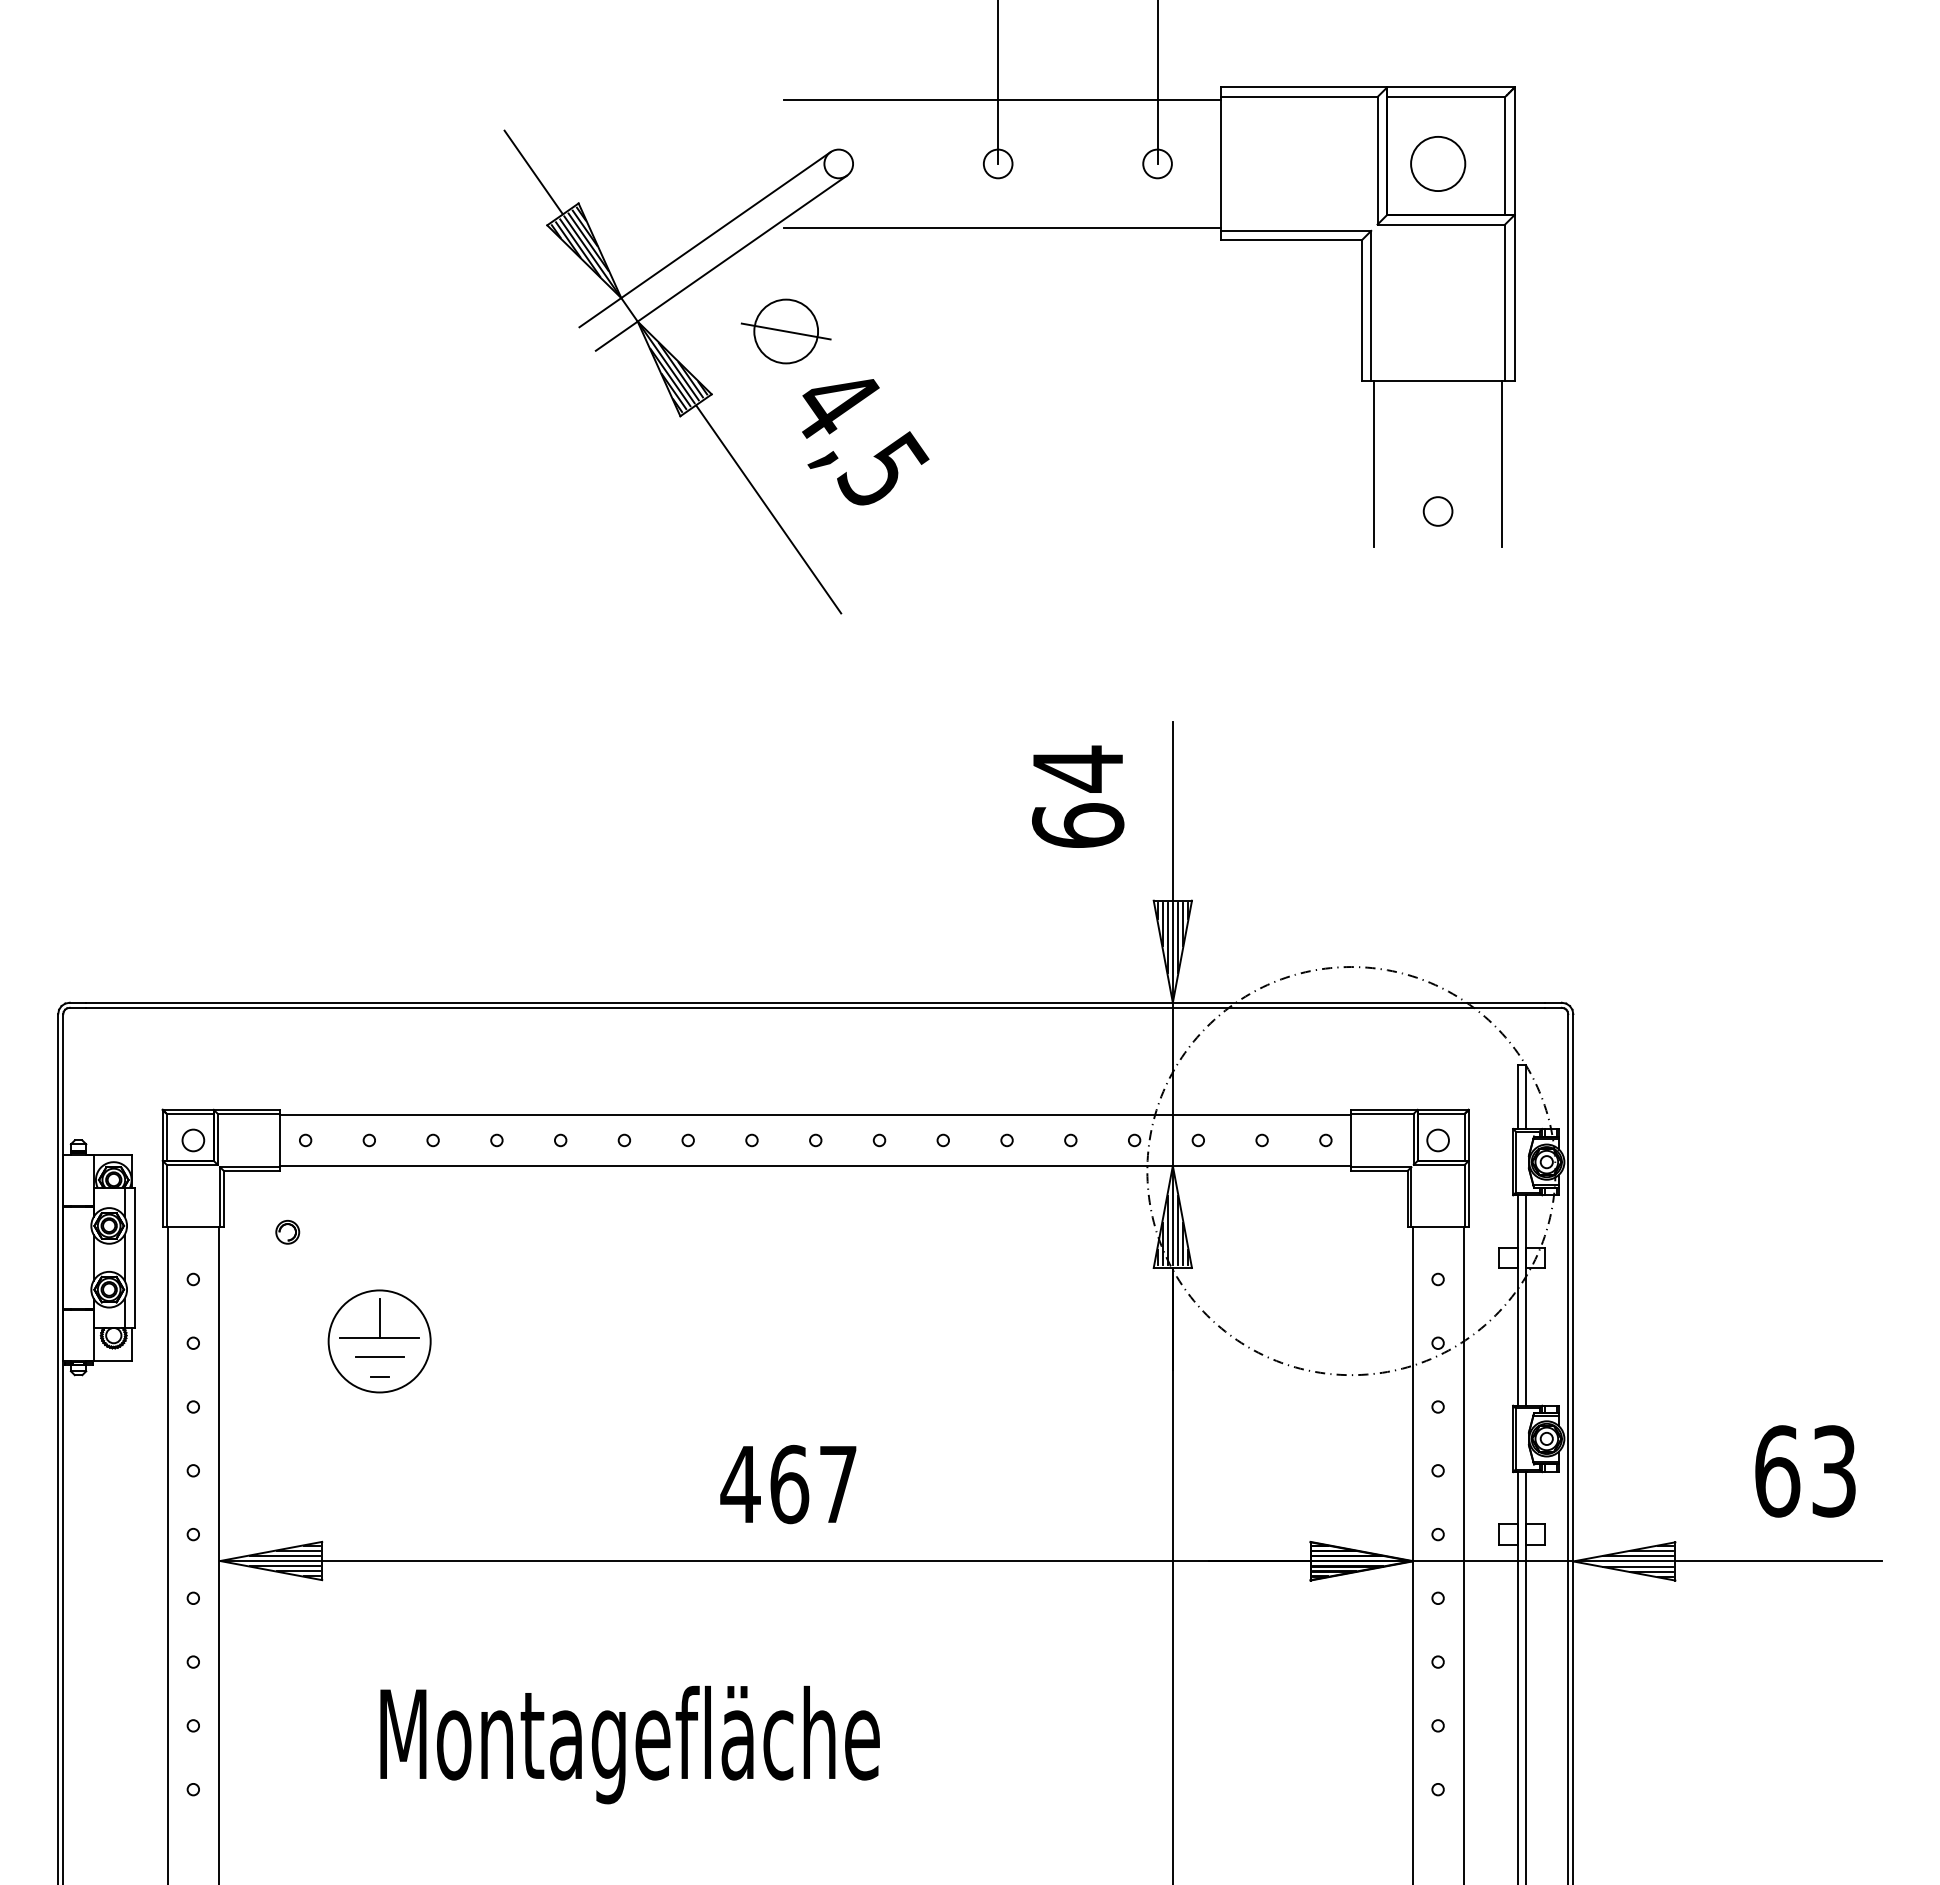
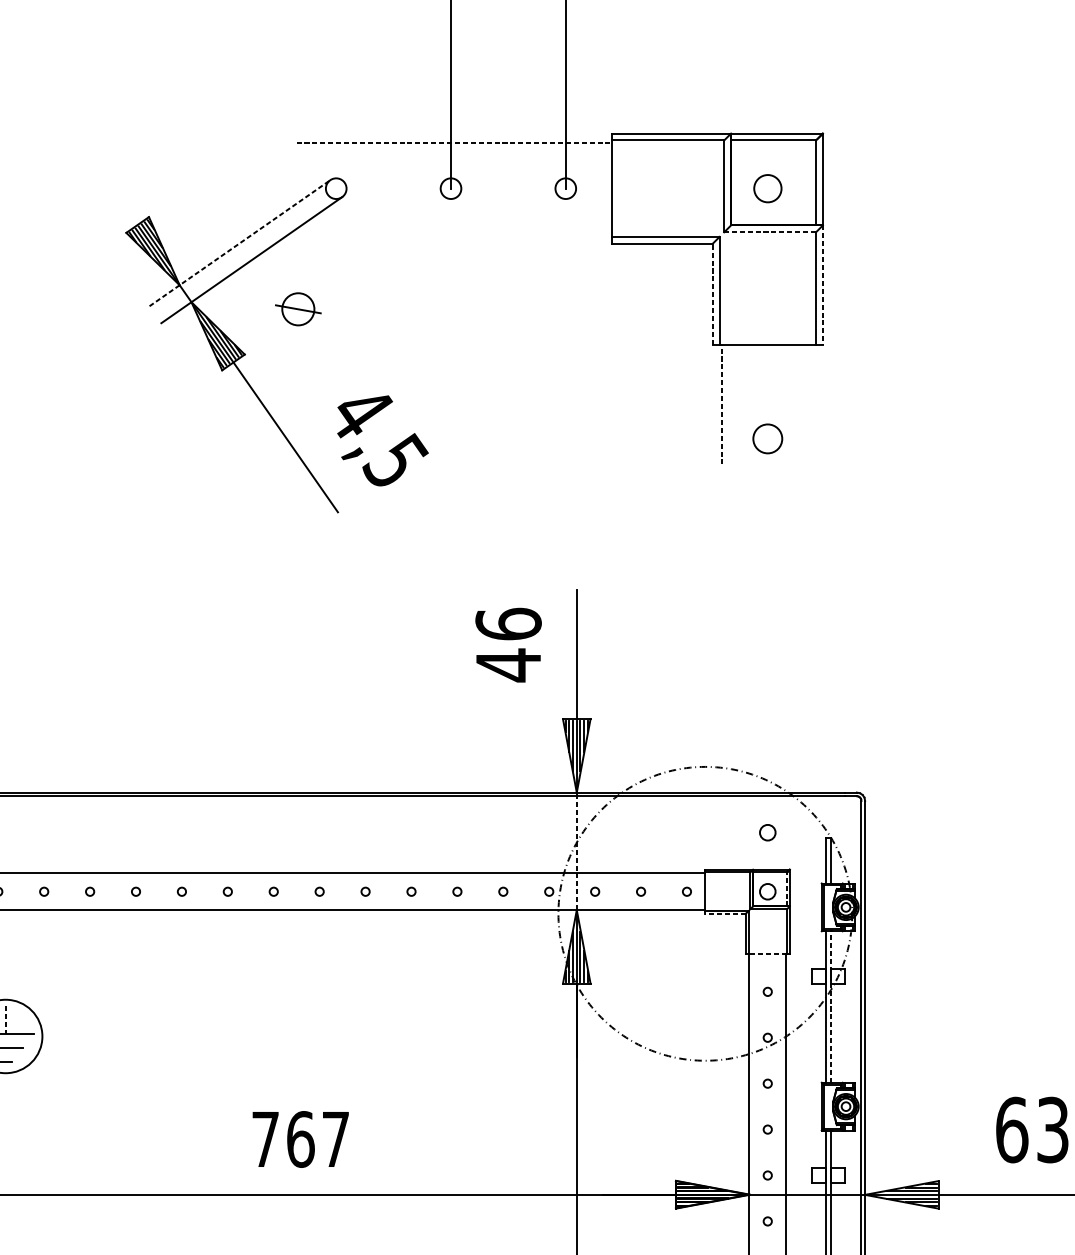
line: (1002, 100) -> (454, 142), solid -> dashed
circle: (1438, 163) -> (768, 188), size x0.7
line: (533, 172) -> (116, 194), removed
line: (1441, 224) -> (770, 232), solid -> dashed
line: (1002, 227) -> (454, 234), removed
line: (705, 239) -> (240, 243), solid -> dashed
line: (1514, 297) -> (822, 284), solid -> dashed
line: (1361, 310) -> (712, 294), solid -> dashed
part: (785, 331) -> (297, 309), size x0.7
text: (865, 442) -> (382, 441), moved
line: (1374, 463) -> (721, 404), solid -> dashed
line: (1501, 463) -> (813, 404), removed
circle: (1437, 511) -> (767, 438), size x1.4
text: (1078, 797) -> (508, 644), 64 -> 46
circle: (1437, 1058) -> (767, 832), added
line: (1172, 1084) -> (576, 851), solid -> dashed
line: (1464, 1137) -> (786, 889), solid -> dashed
line: (1378, 1171) -> (724, 914), solid -> dashed
line: (1438, 1227) -> (768, 954), solid -> dashed
line: (1526, 1300) -> (831, 1006), solid -> dashed
line: (379, 1318) -> (5, 1019), solid -> dashed
text: (740, 1484) -> (265, 1139), 467 -> 767

